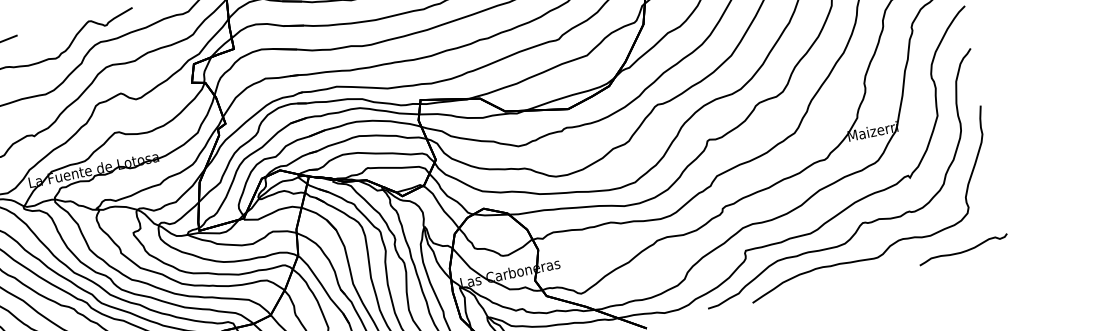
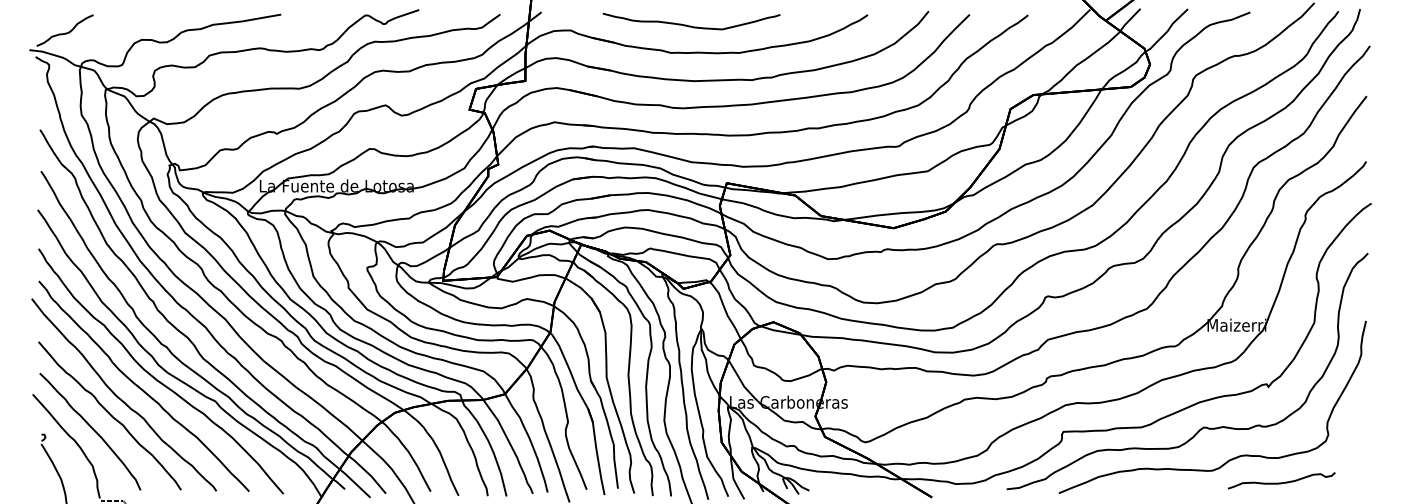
part: (963, 249) -> (1281, 480), moved

